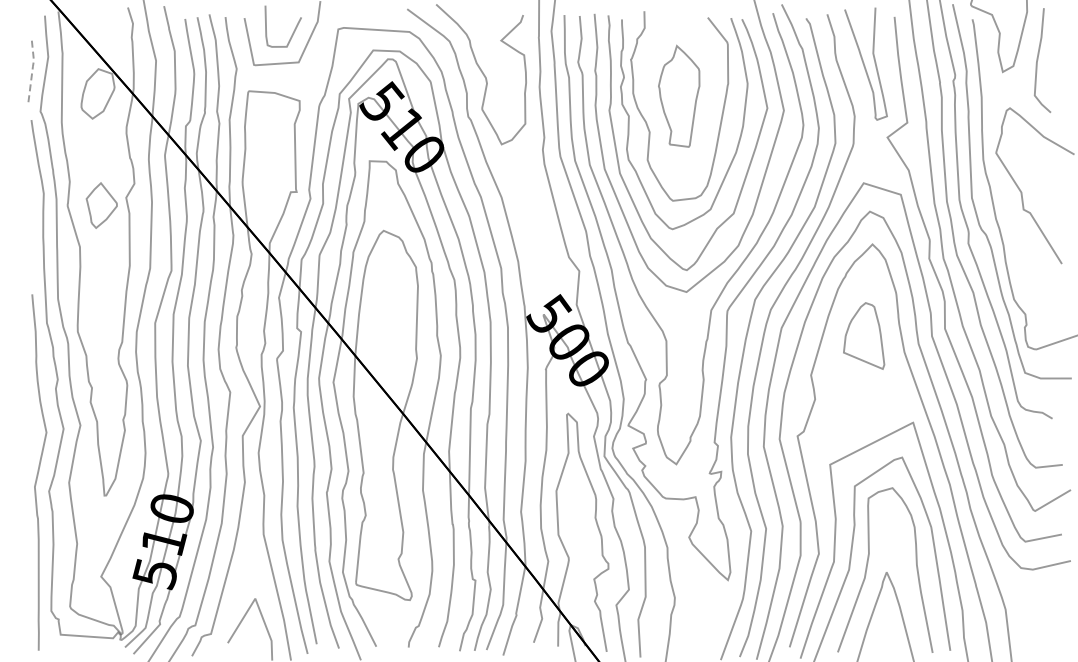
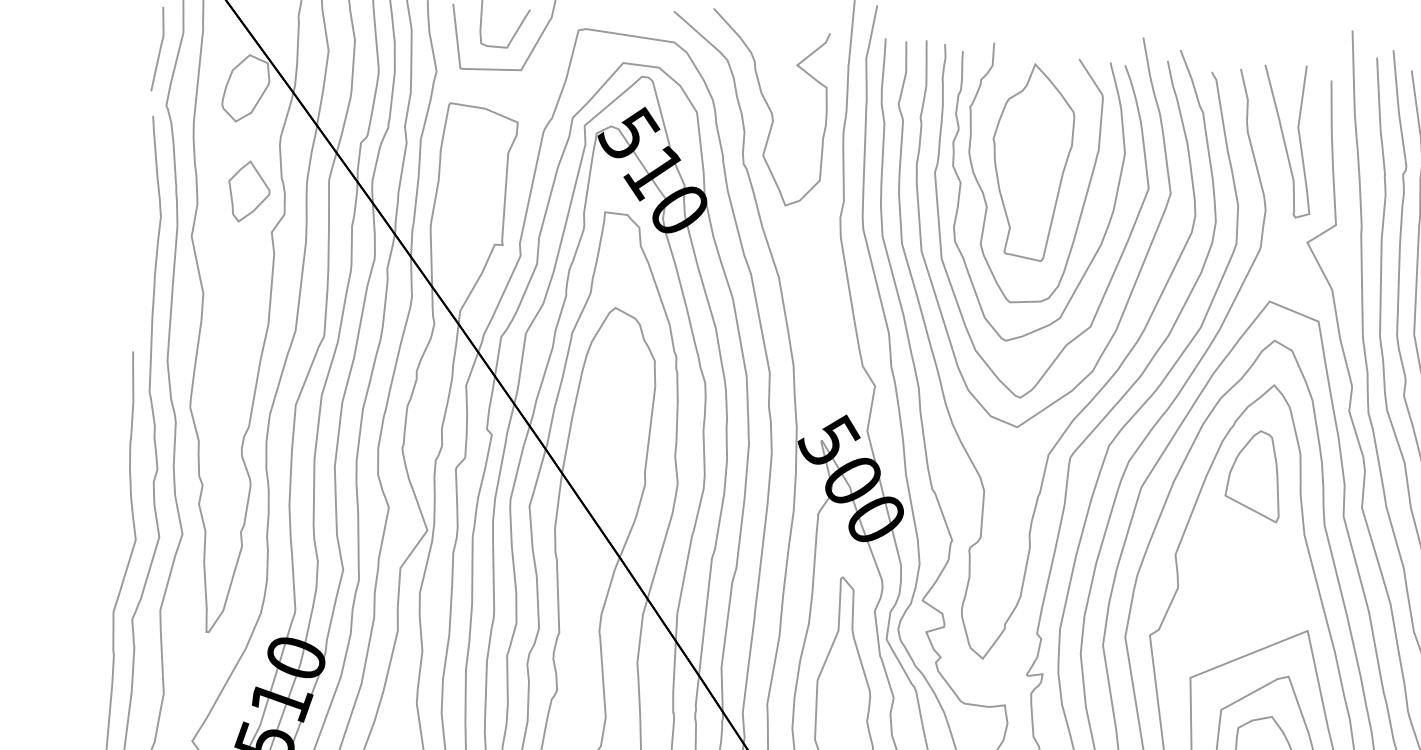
line: (32, 69) -> (160, 47), dashed -> solid
part: (678, 96) -> (1030, 162), size x1.43
part: (101, 205) -> (248, 191), moved
part: (864, 335) -> (1255, 474), moved

